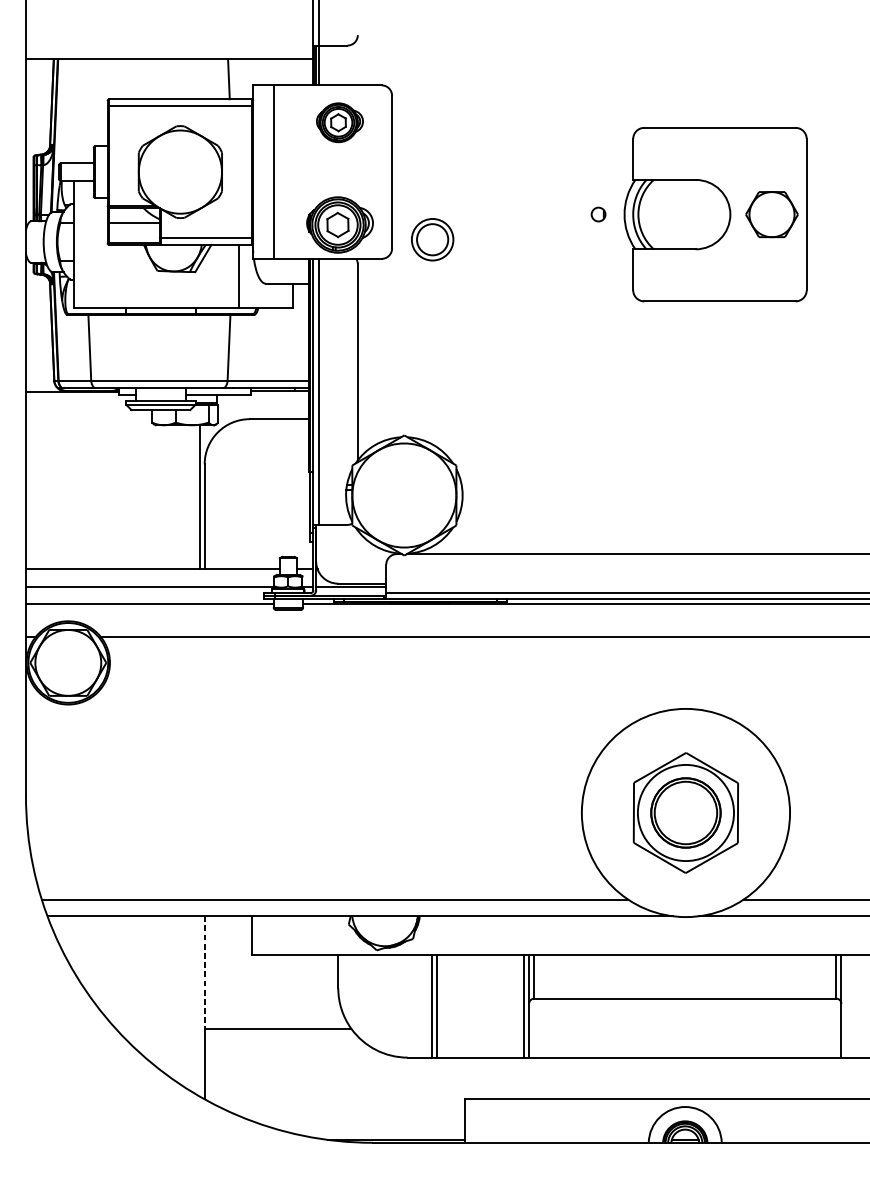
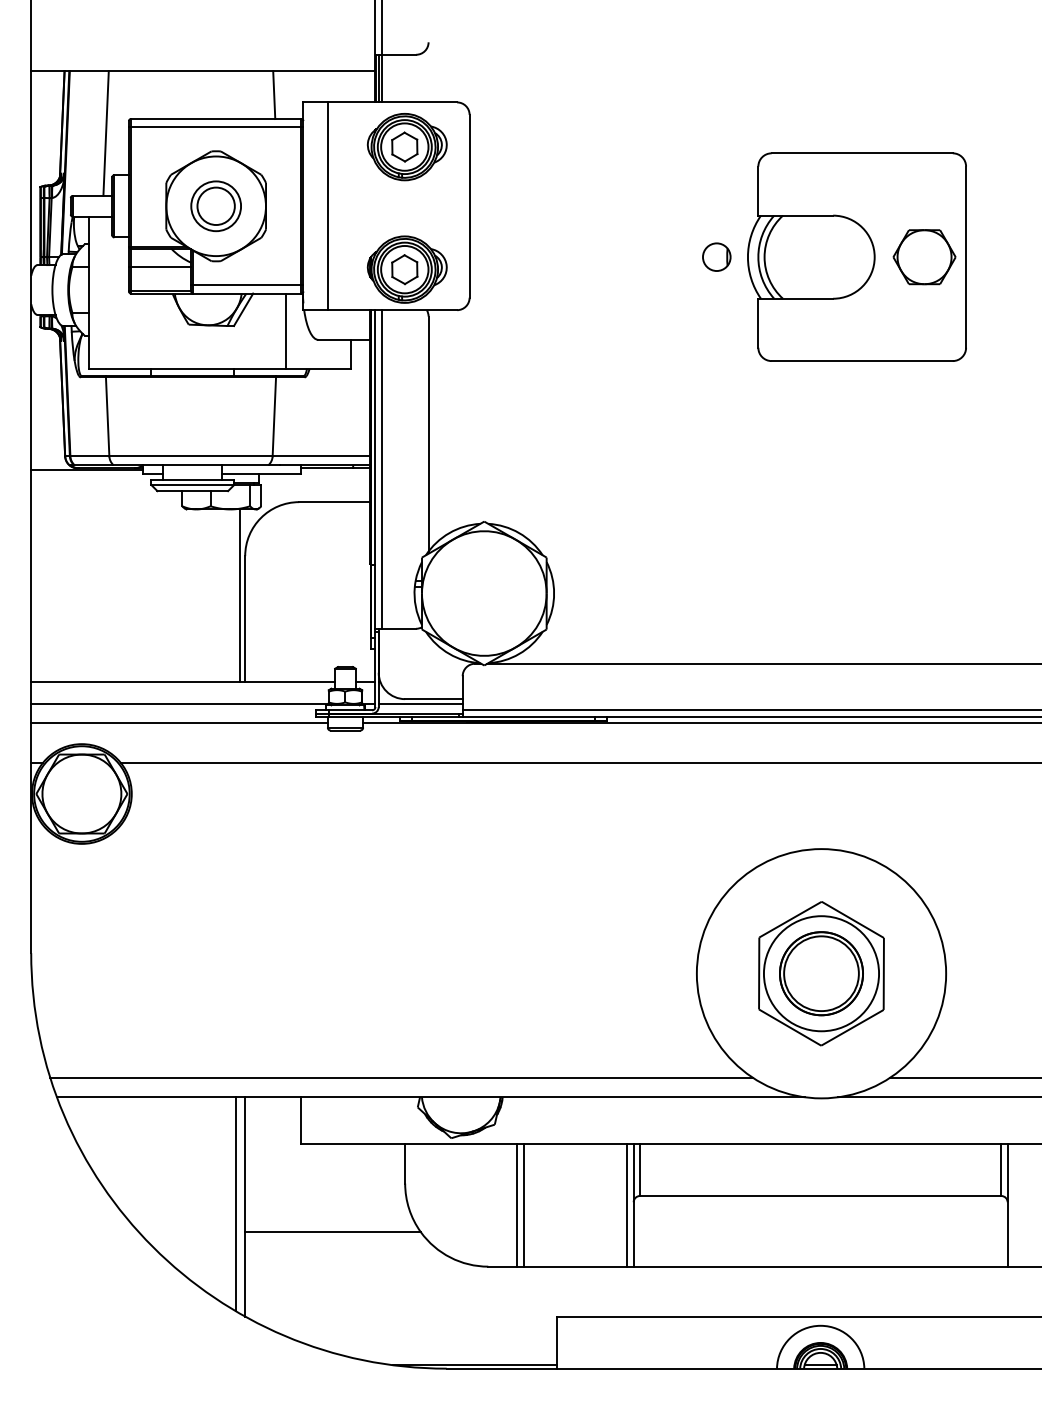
line: (88, 111) -> (105, 133), added
part: (339, 123) -> (406, 147), size x1.43
part: (598, 214) -> (716, 256), size x1.67
part: (432, 239) -> (215, 206), moved
line: (204, 973) -> (245, 1165), dashed -> solid
line: (196, 1005) -> (235, 1204), added

